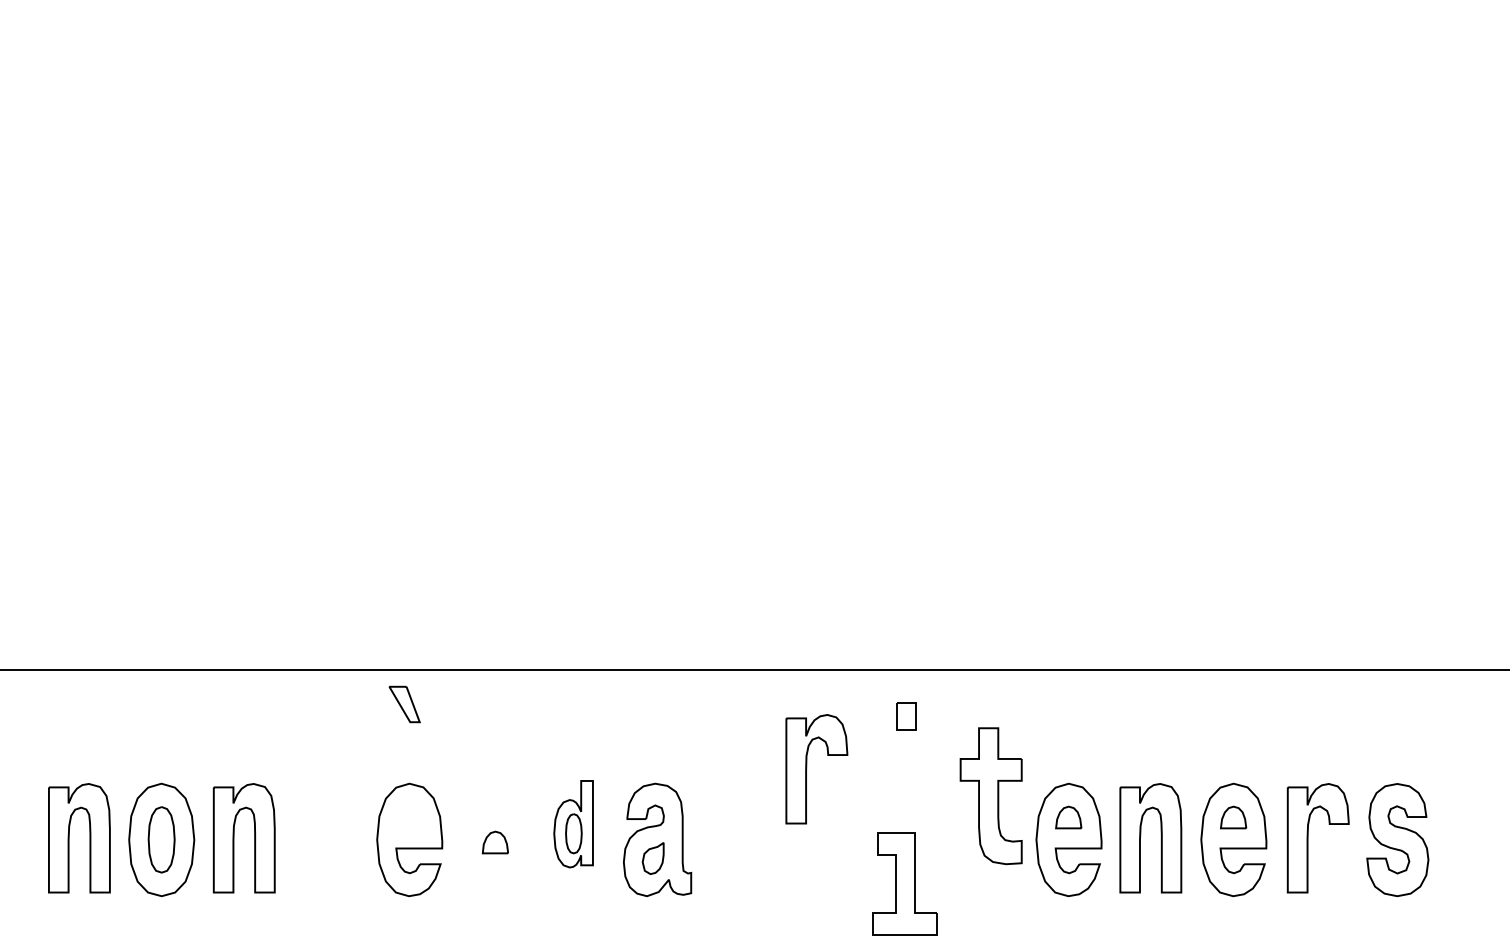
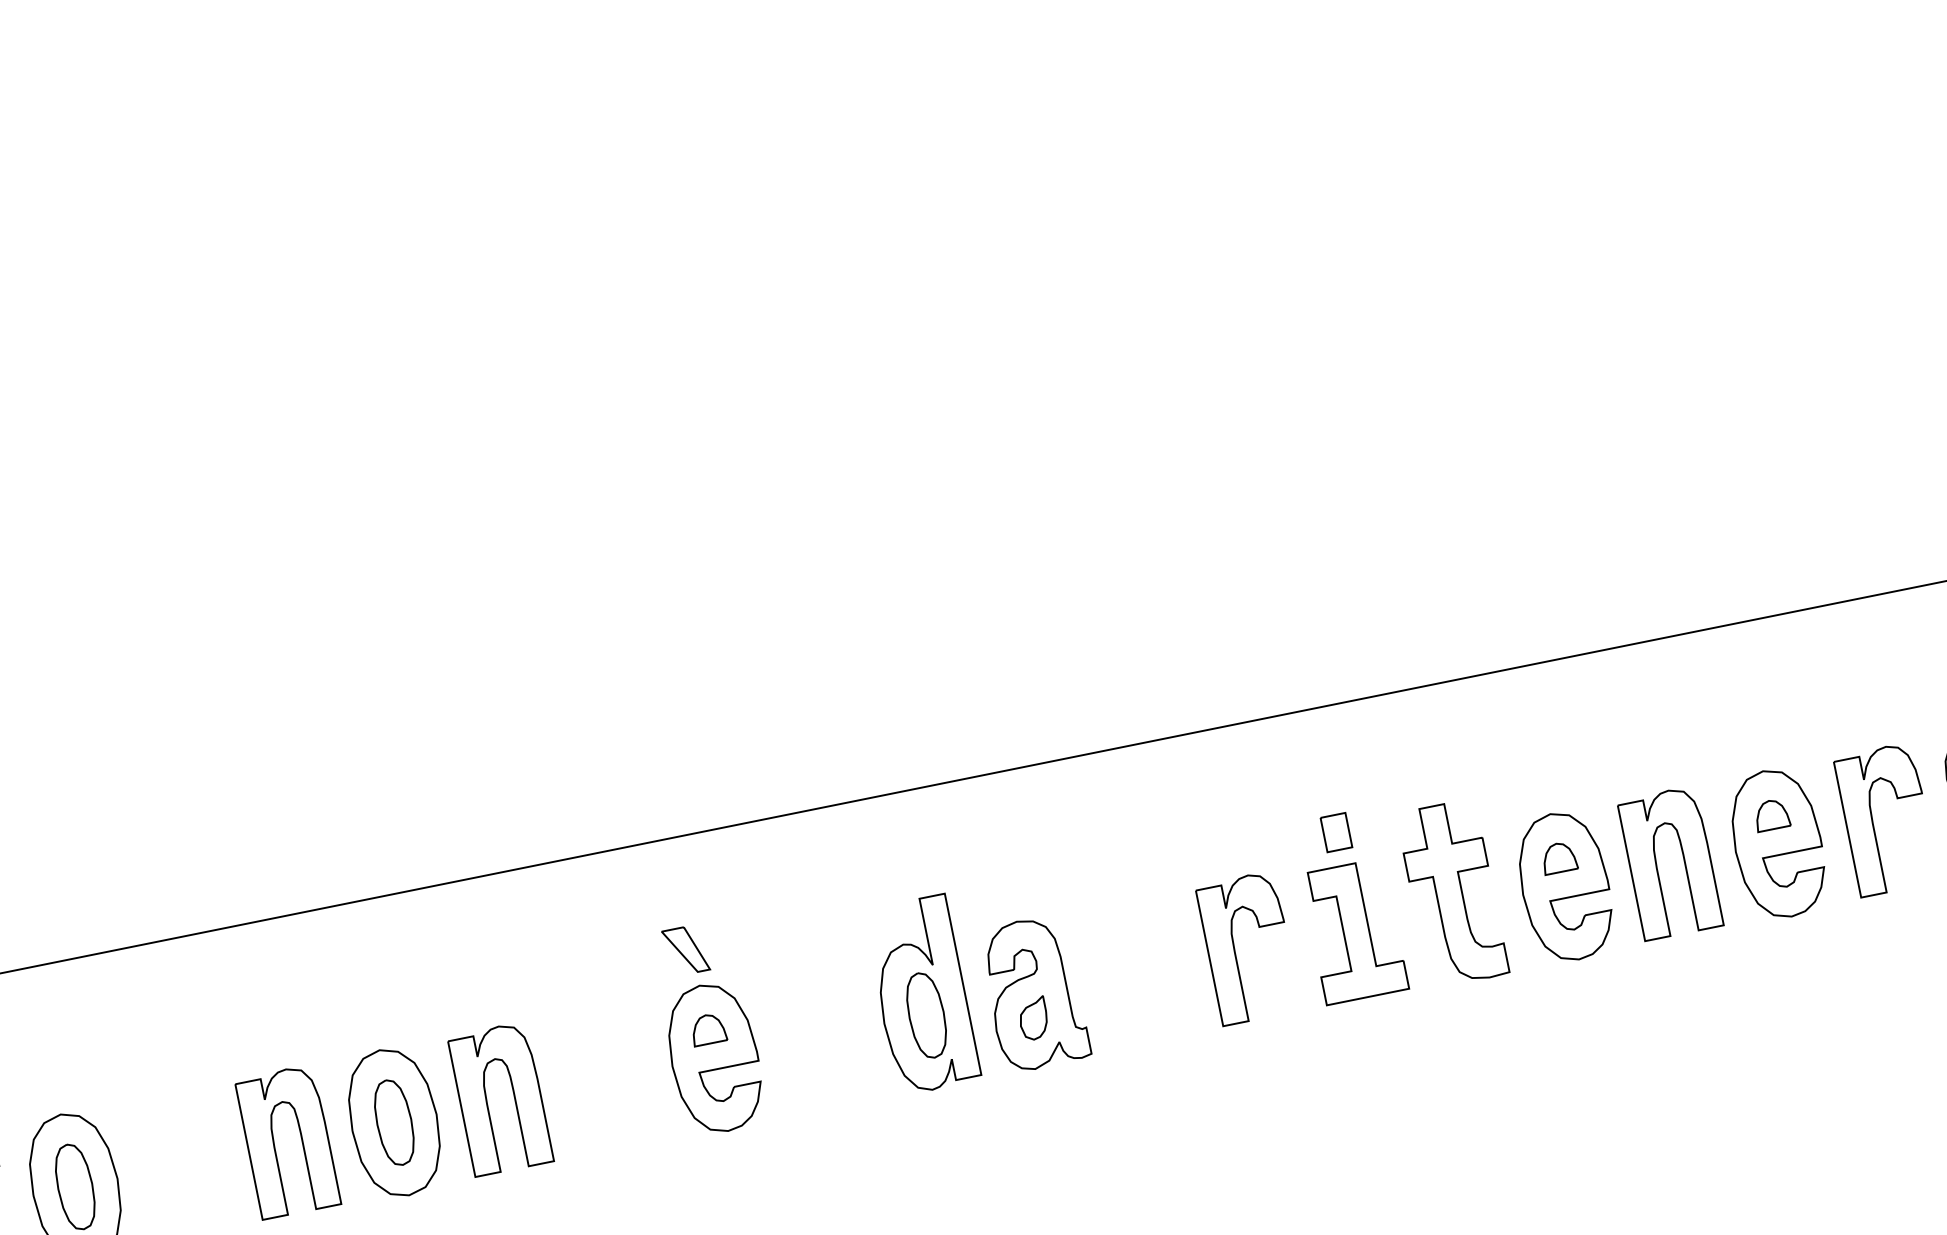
part: (404, 704) -> (685, 950), moved
part: (906, 716) -> (1336, 832), moved
part: (807, 768) -> (1236, 949), moved
part: (990, 796) -> (1451, 894), moved
part: (573, 824) -> (921, 995), size x1.67
part: (494, 842) -> (707, 1029), moved
part: (904, 883) -> (1354, 931), moved

